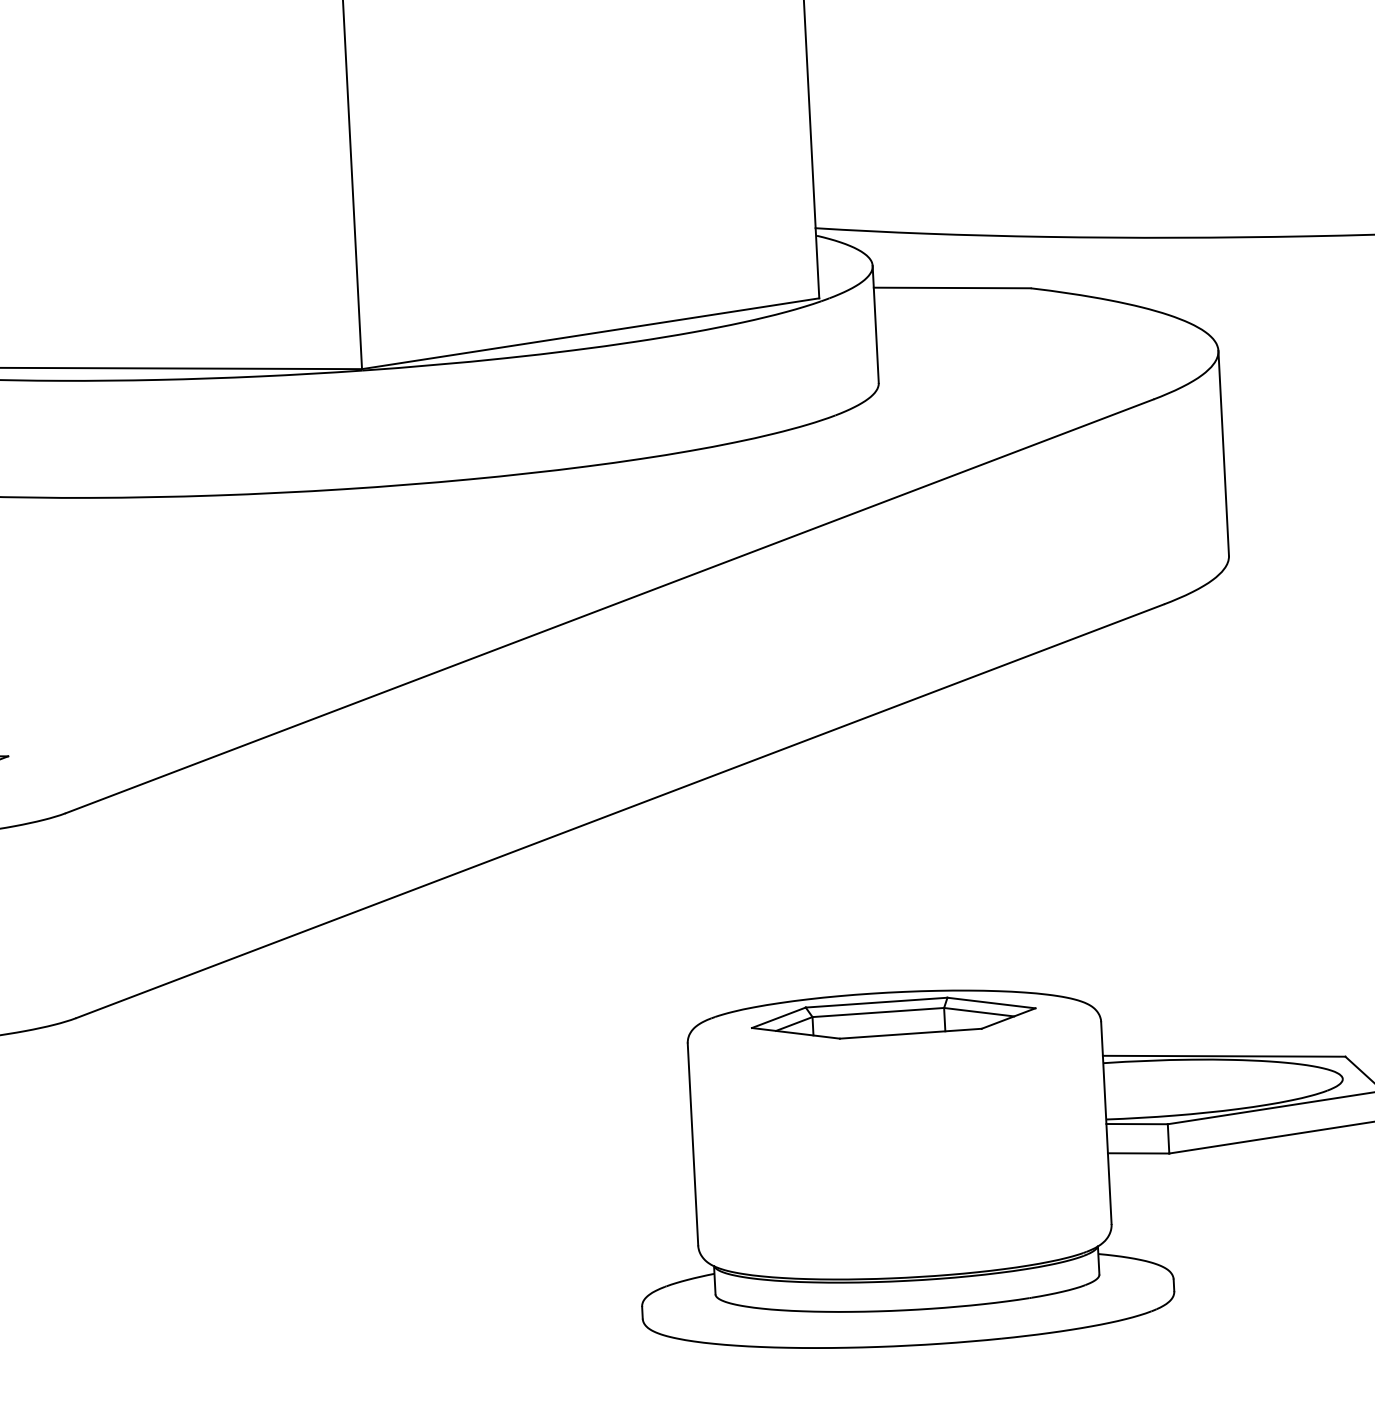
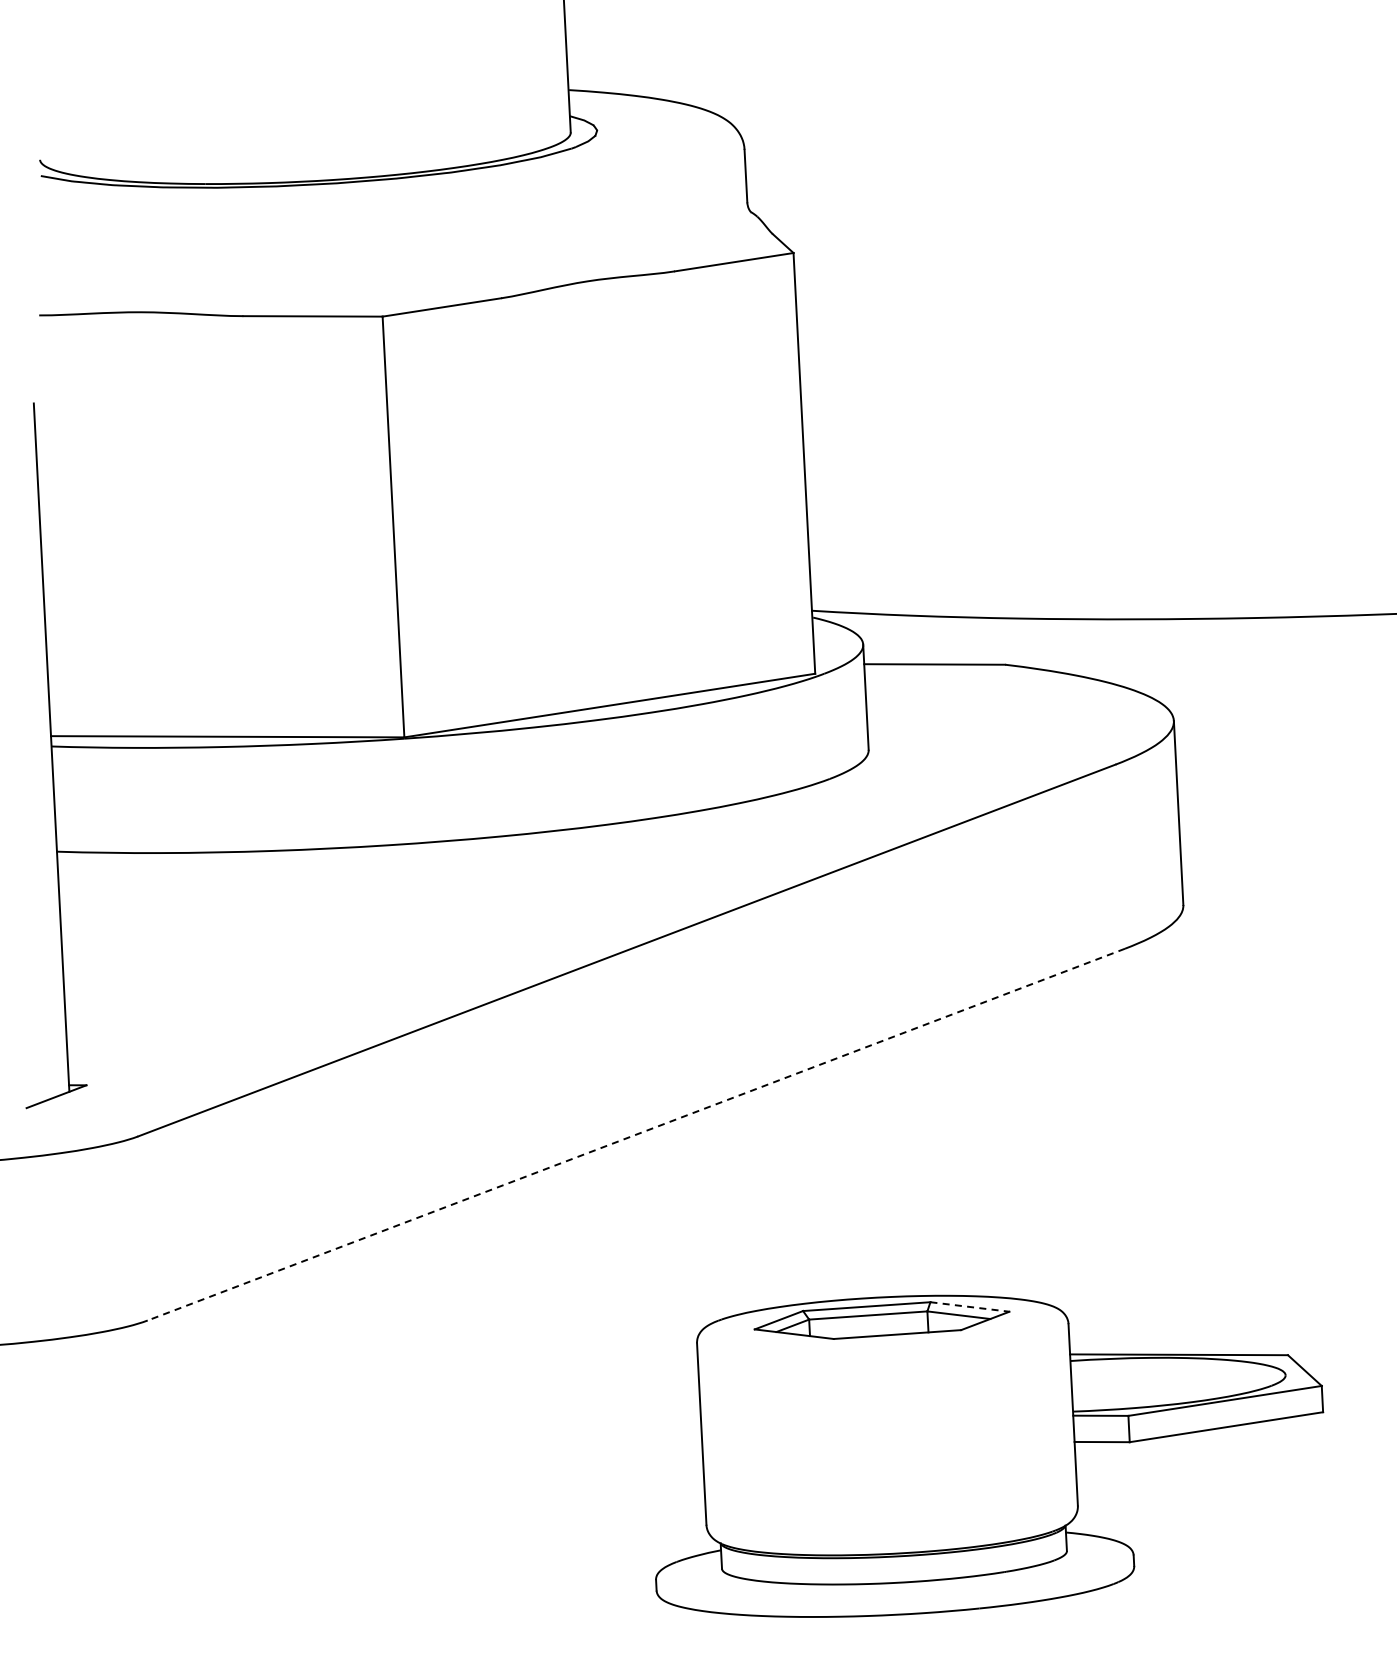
line: (620, 811) -> (636, 1134), solid -> dashed
line: (990, 1002) -> (969, 1306), solid -> dashed

